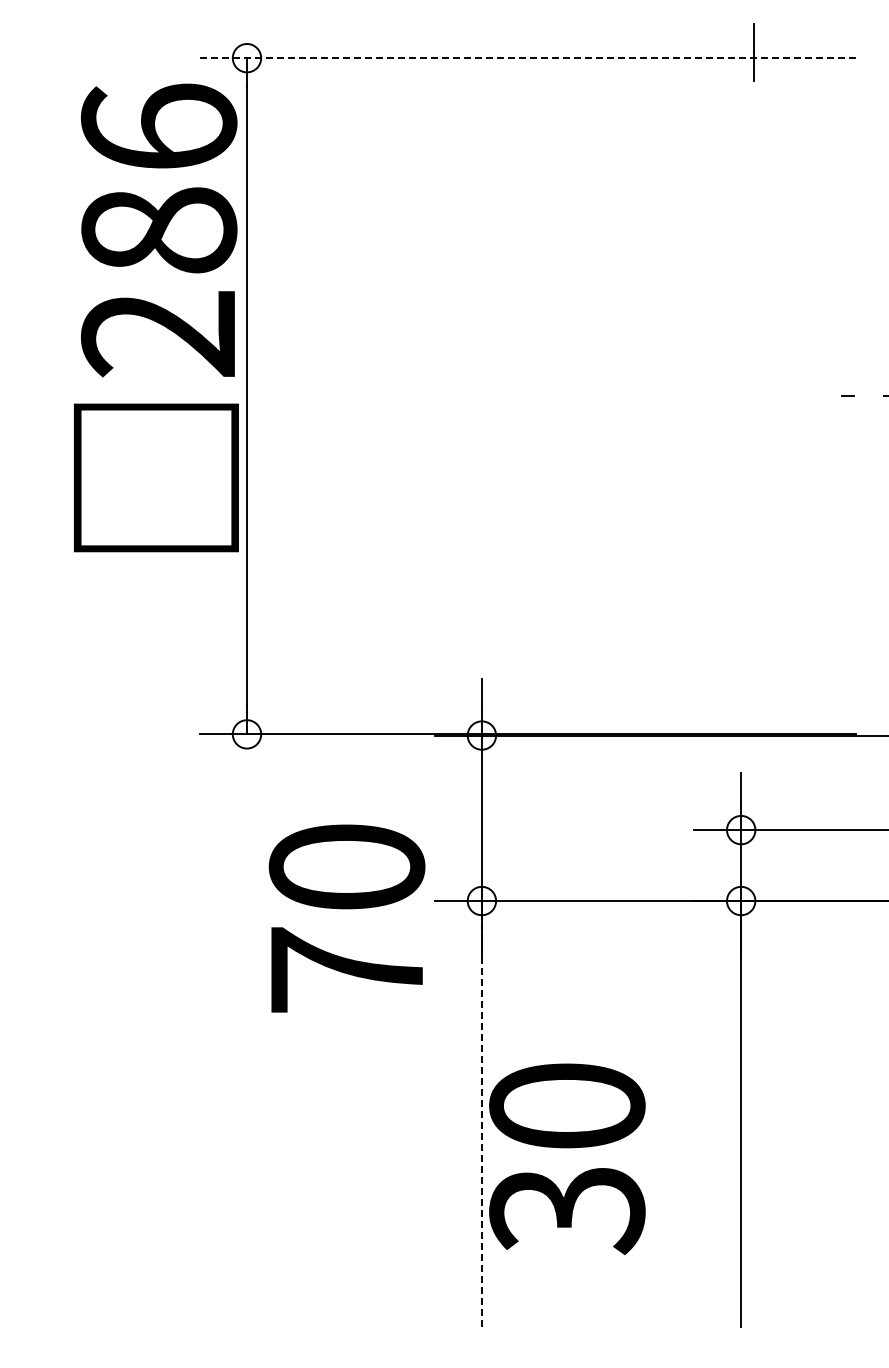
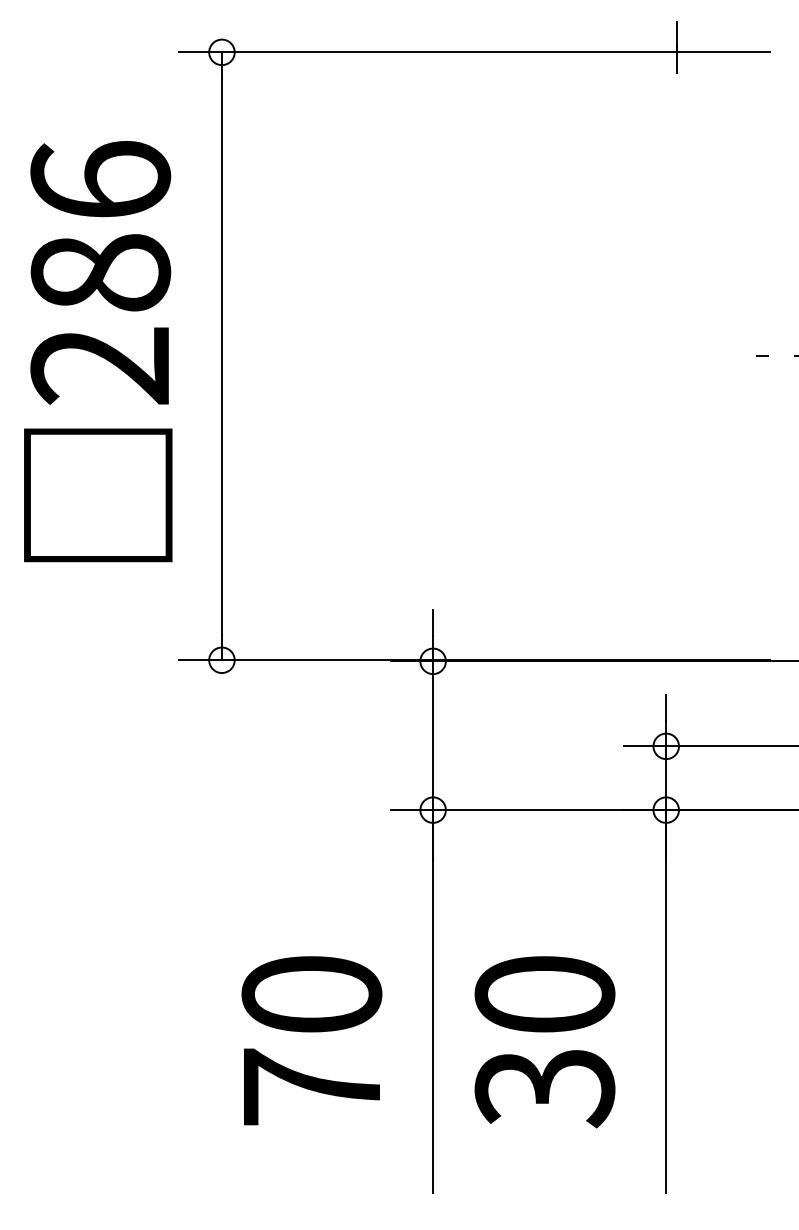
line: (527, 58) -> (474, 52), dashed -> solid
text: (156, 317) -> (98, 351), moved
text: (346, 918) -> (311, 1040), moved
line: (481, 1114) -> (432, 1002), dashed -> solid
text: (567, 1158) -> (545, 1041), moved

